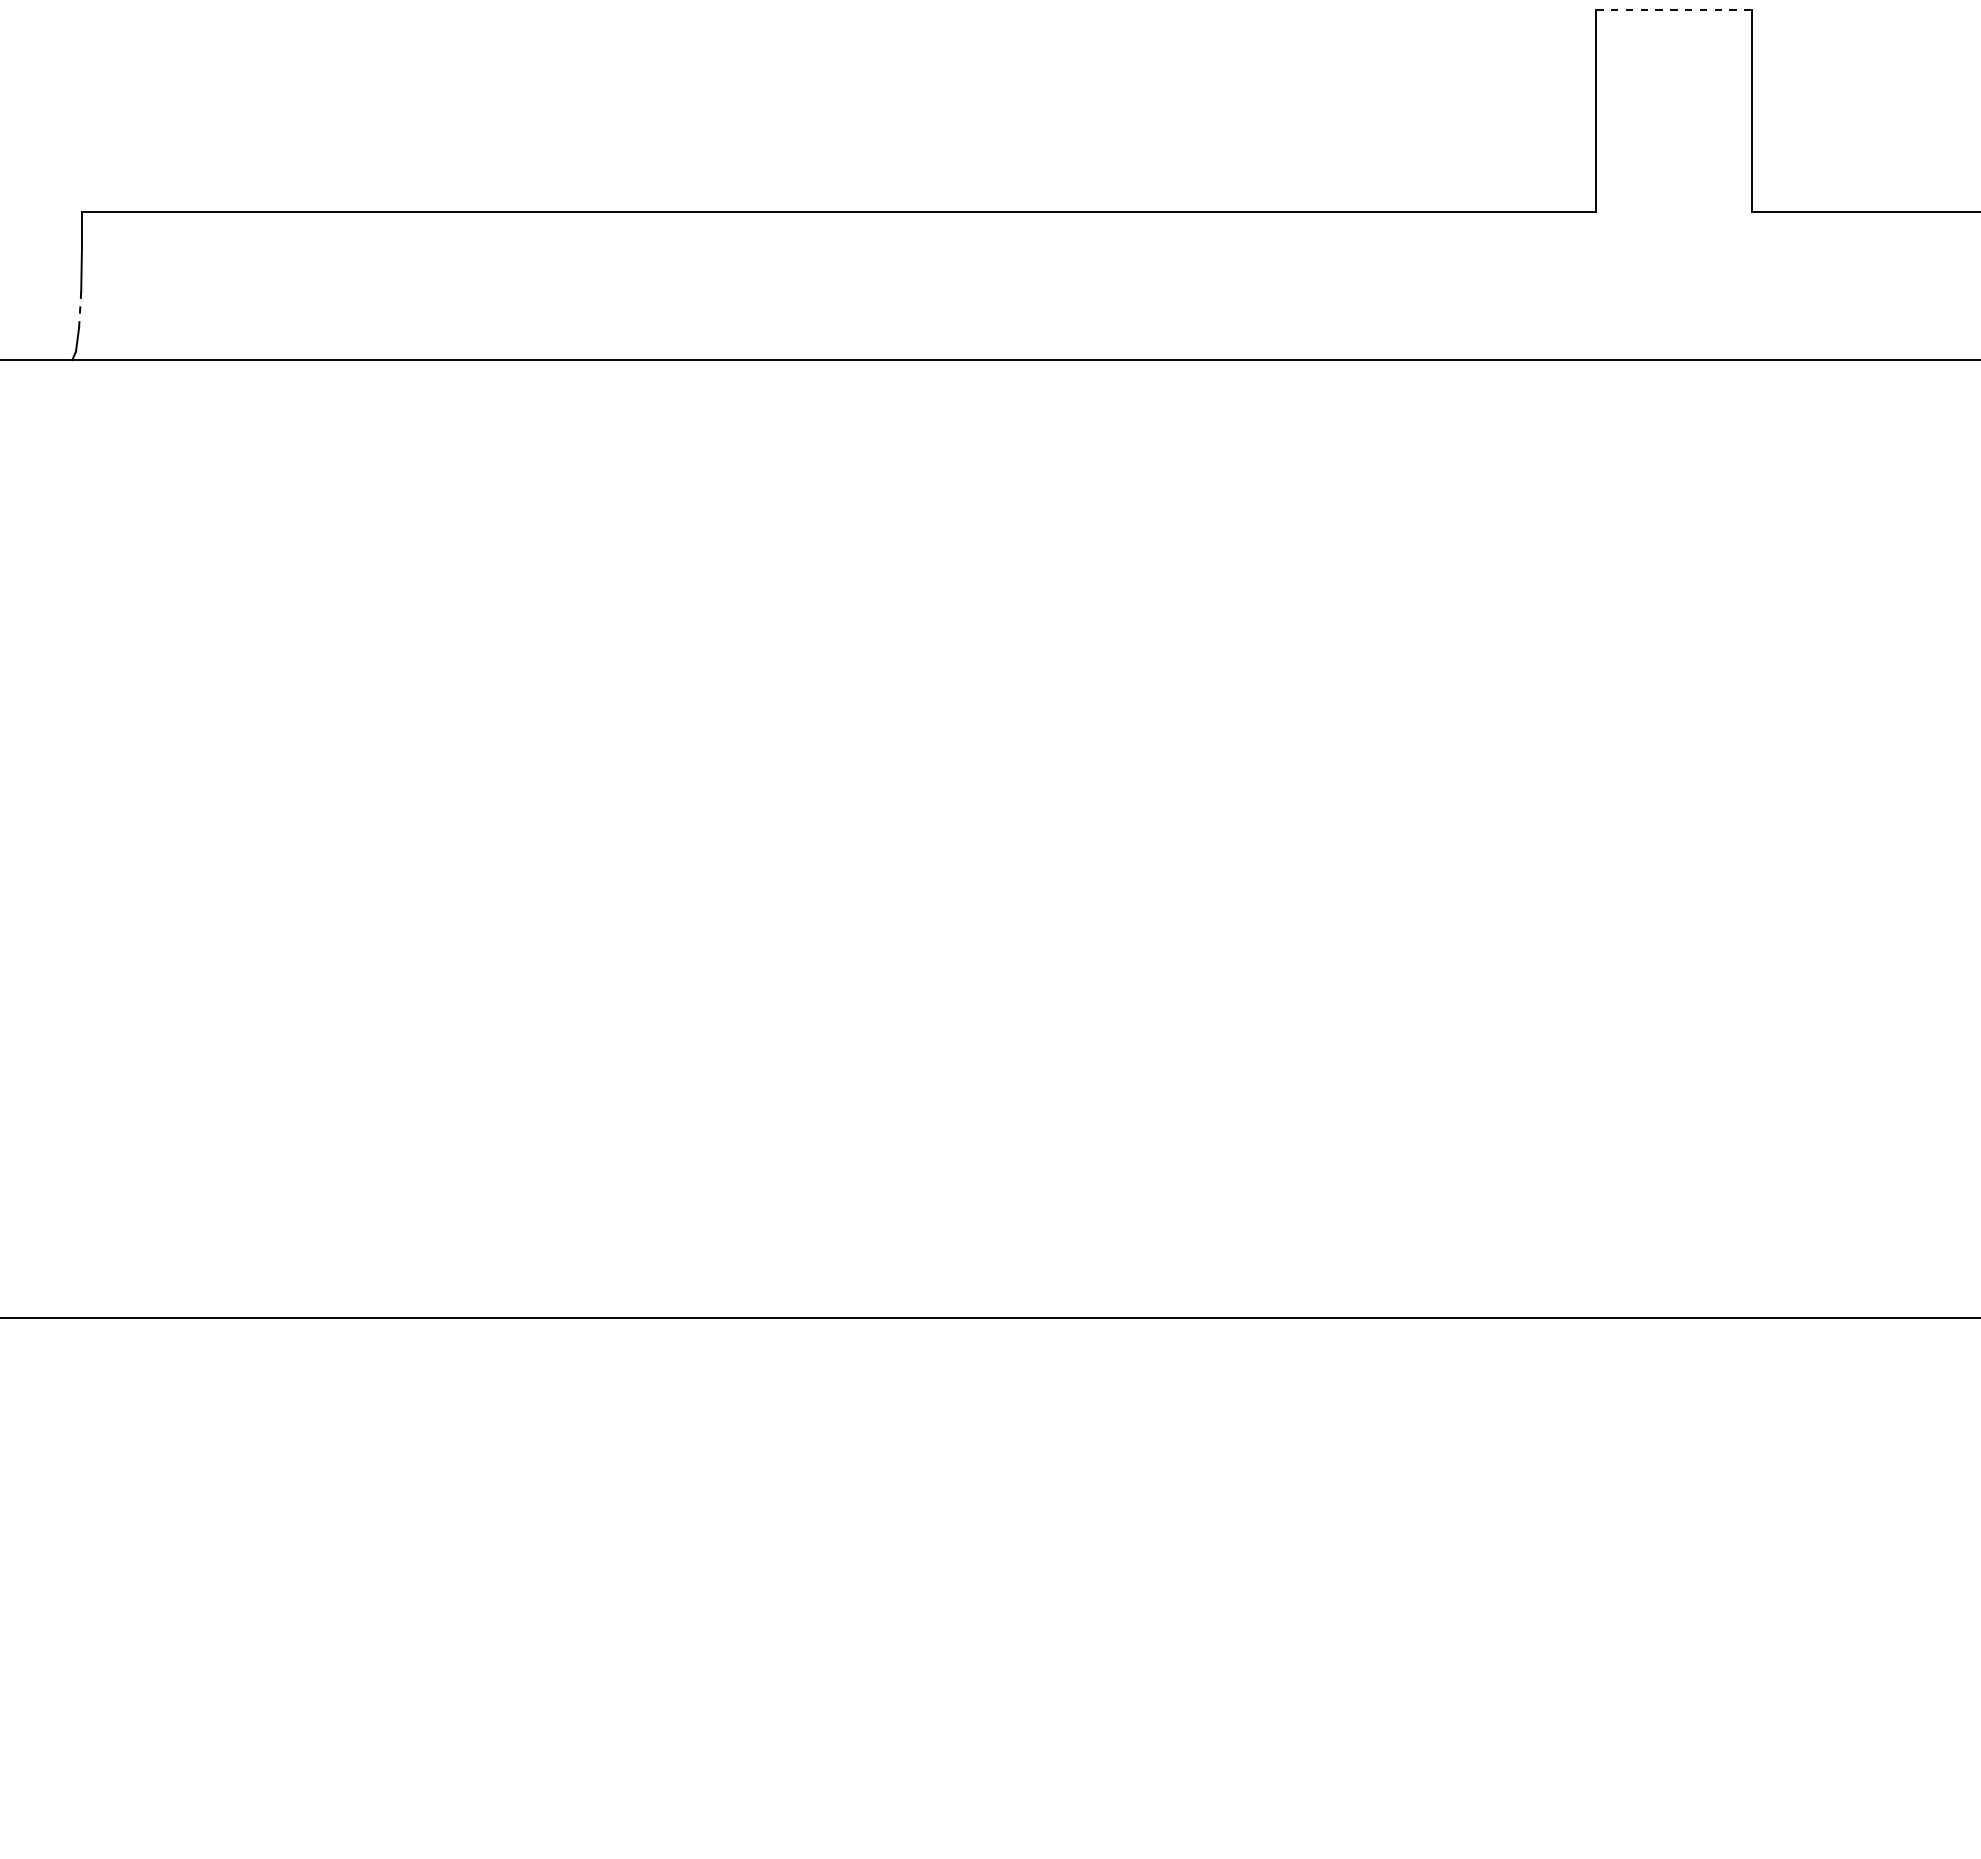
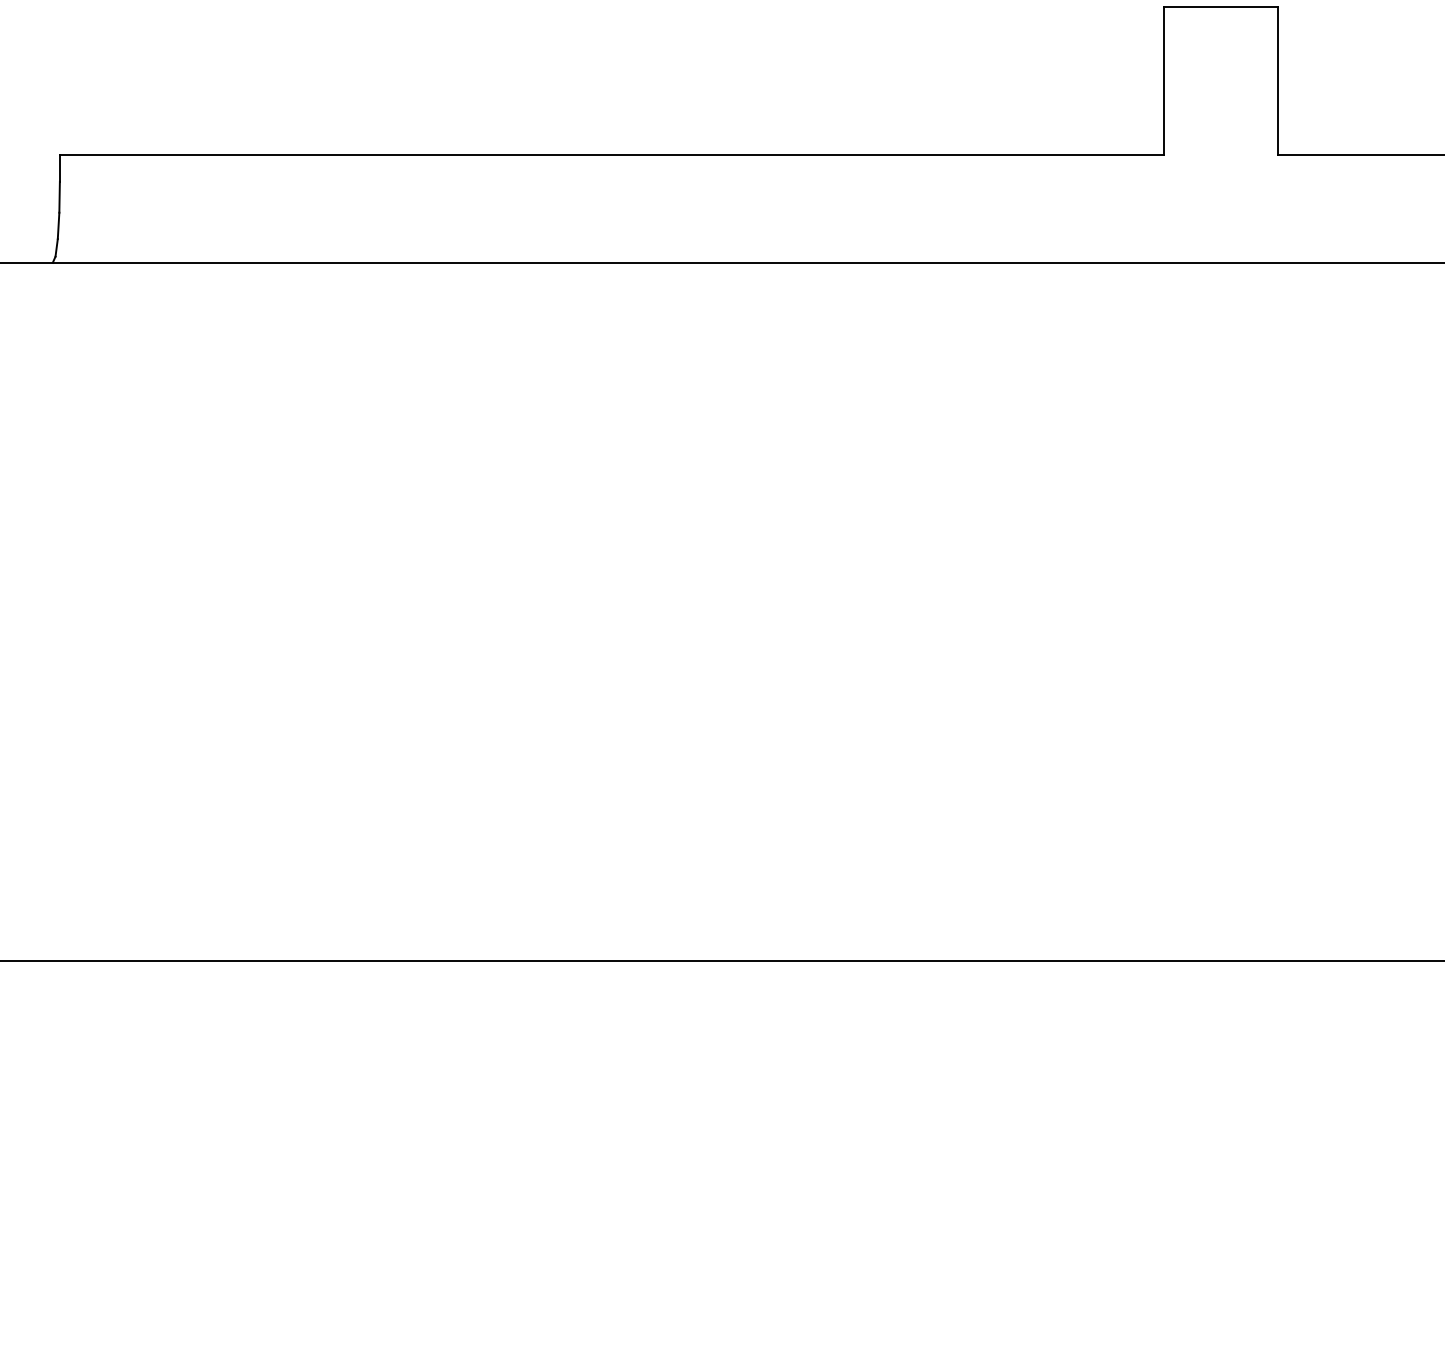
line: (1673, 9) -> (1220, 7), dashed -> solid
line: (80, 310) -> (58, 226), dashed -> solid

